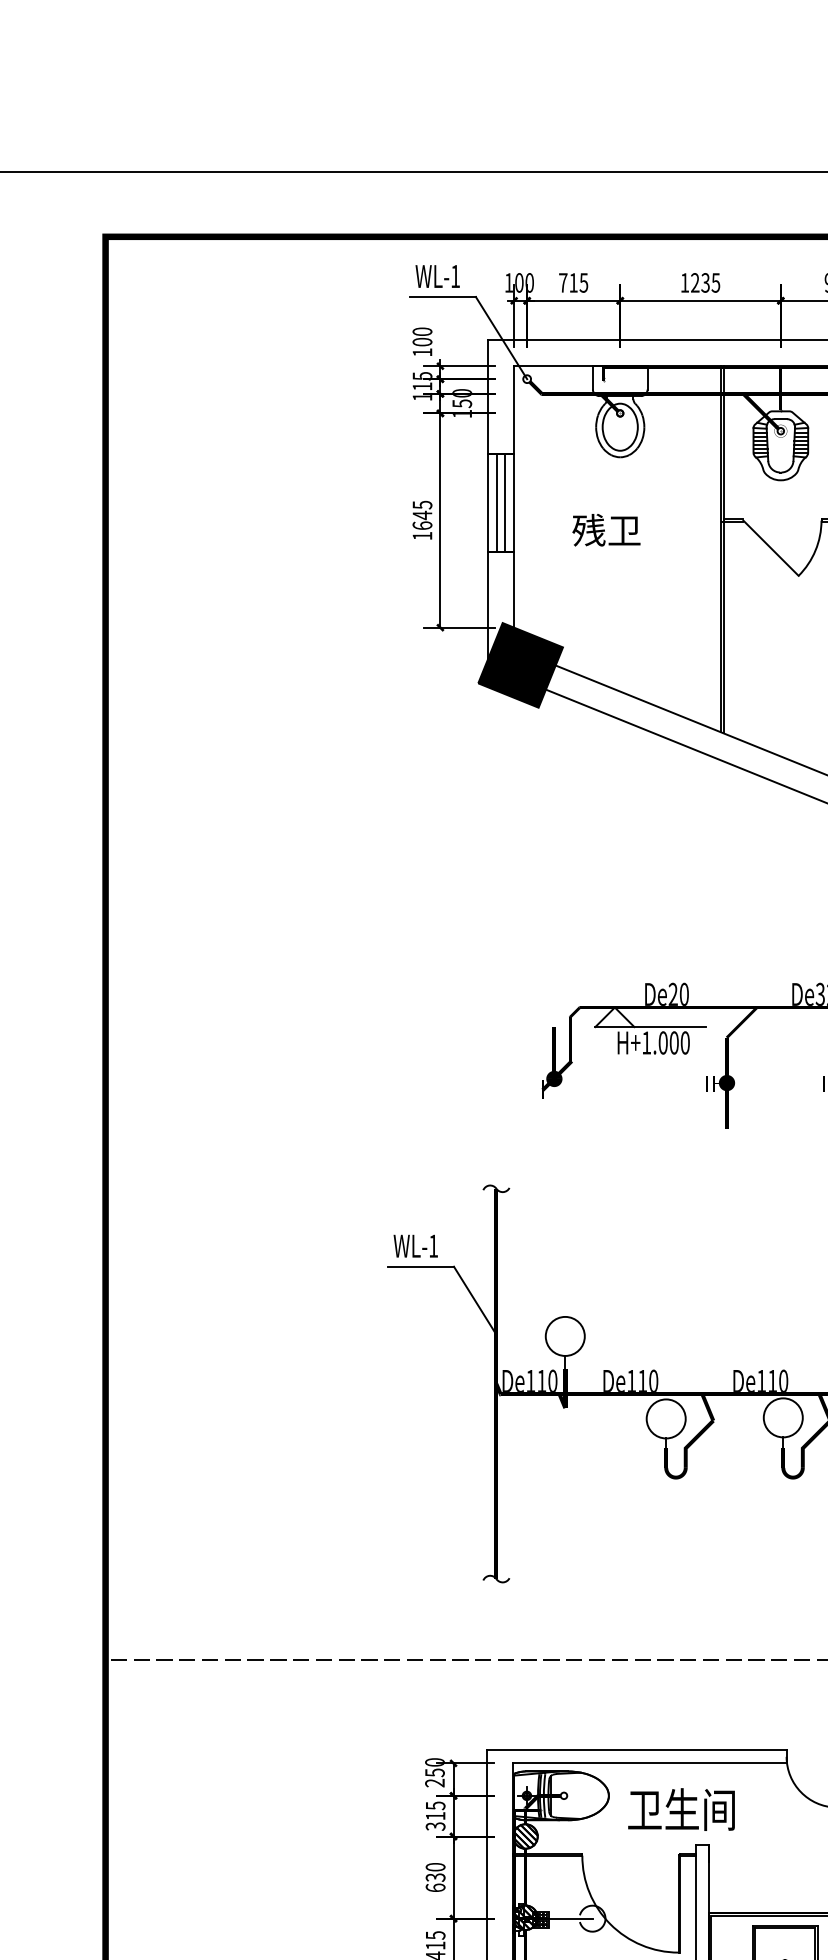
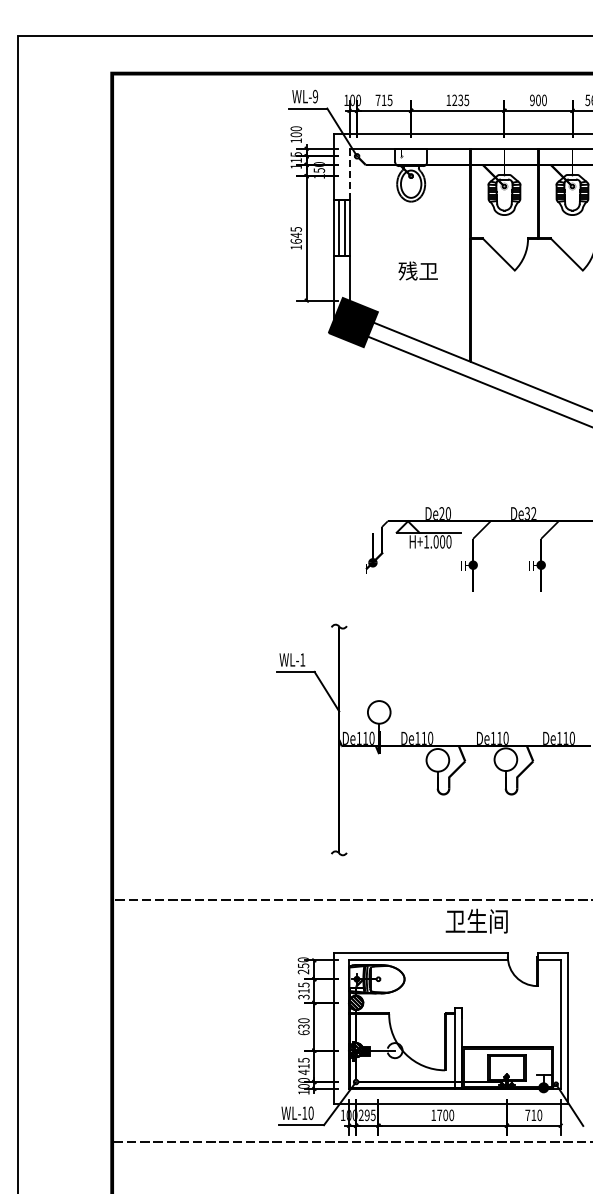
text: (455, 276) -> (315, 96), WL-1 -> WL-9
line: (514, 410) -> (349, 174), solid -> dashed
text: (605, 529) -> (417, 270), moved
text: (681, 1808) -> (476, 920), moved

